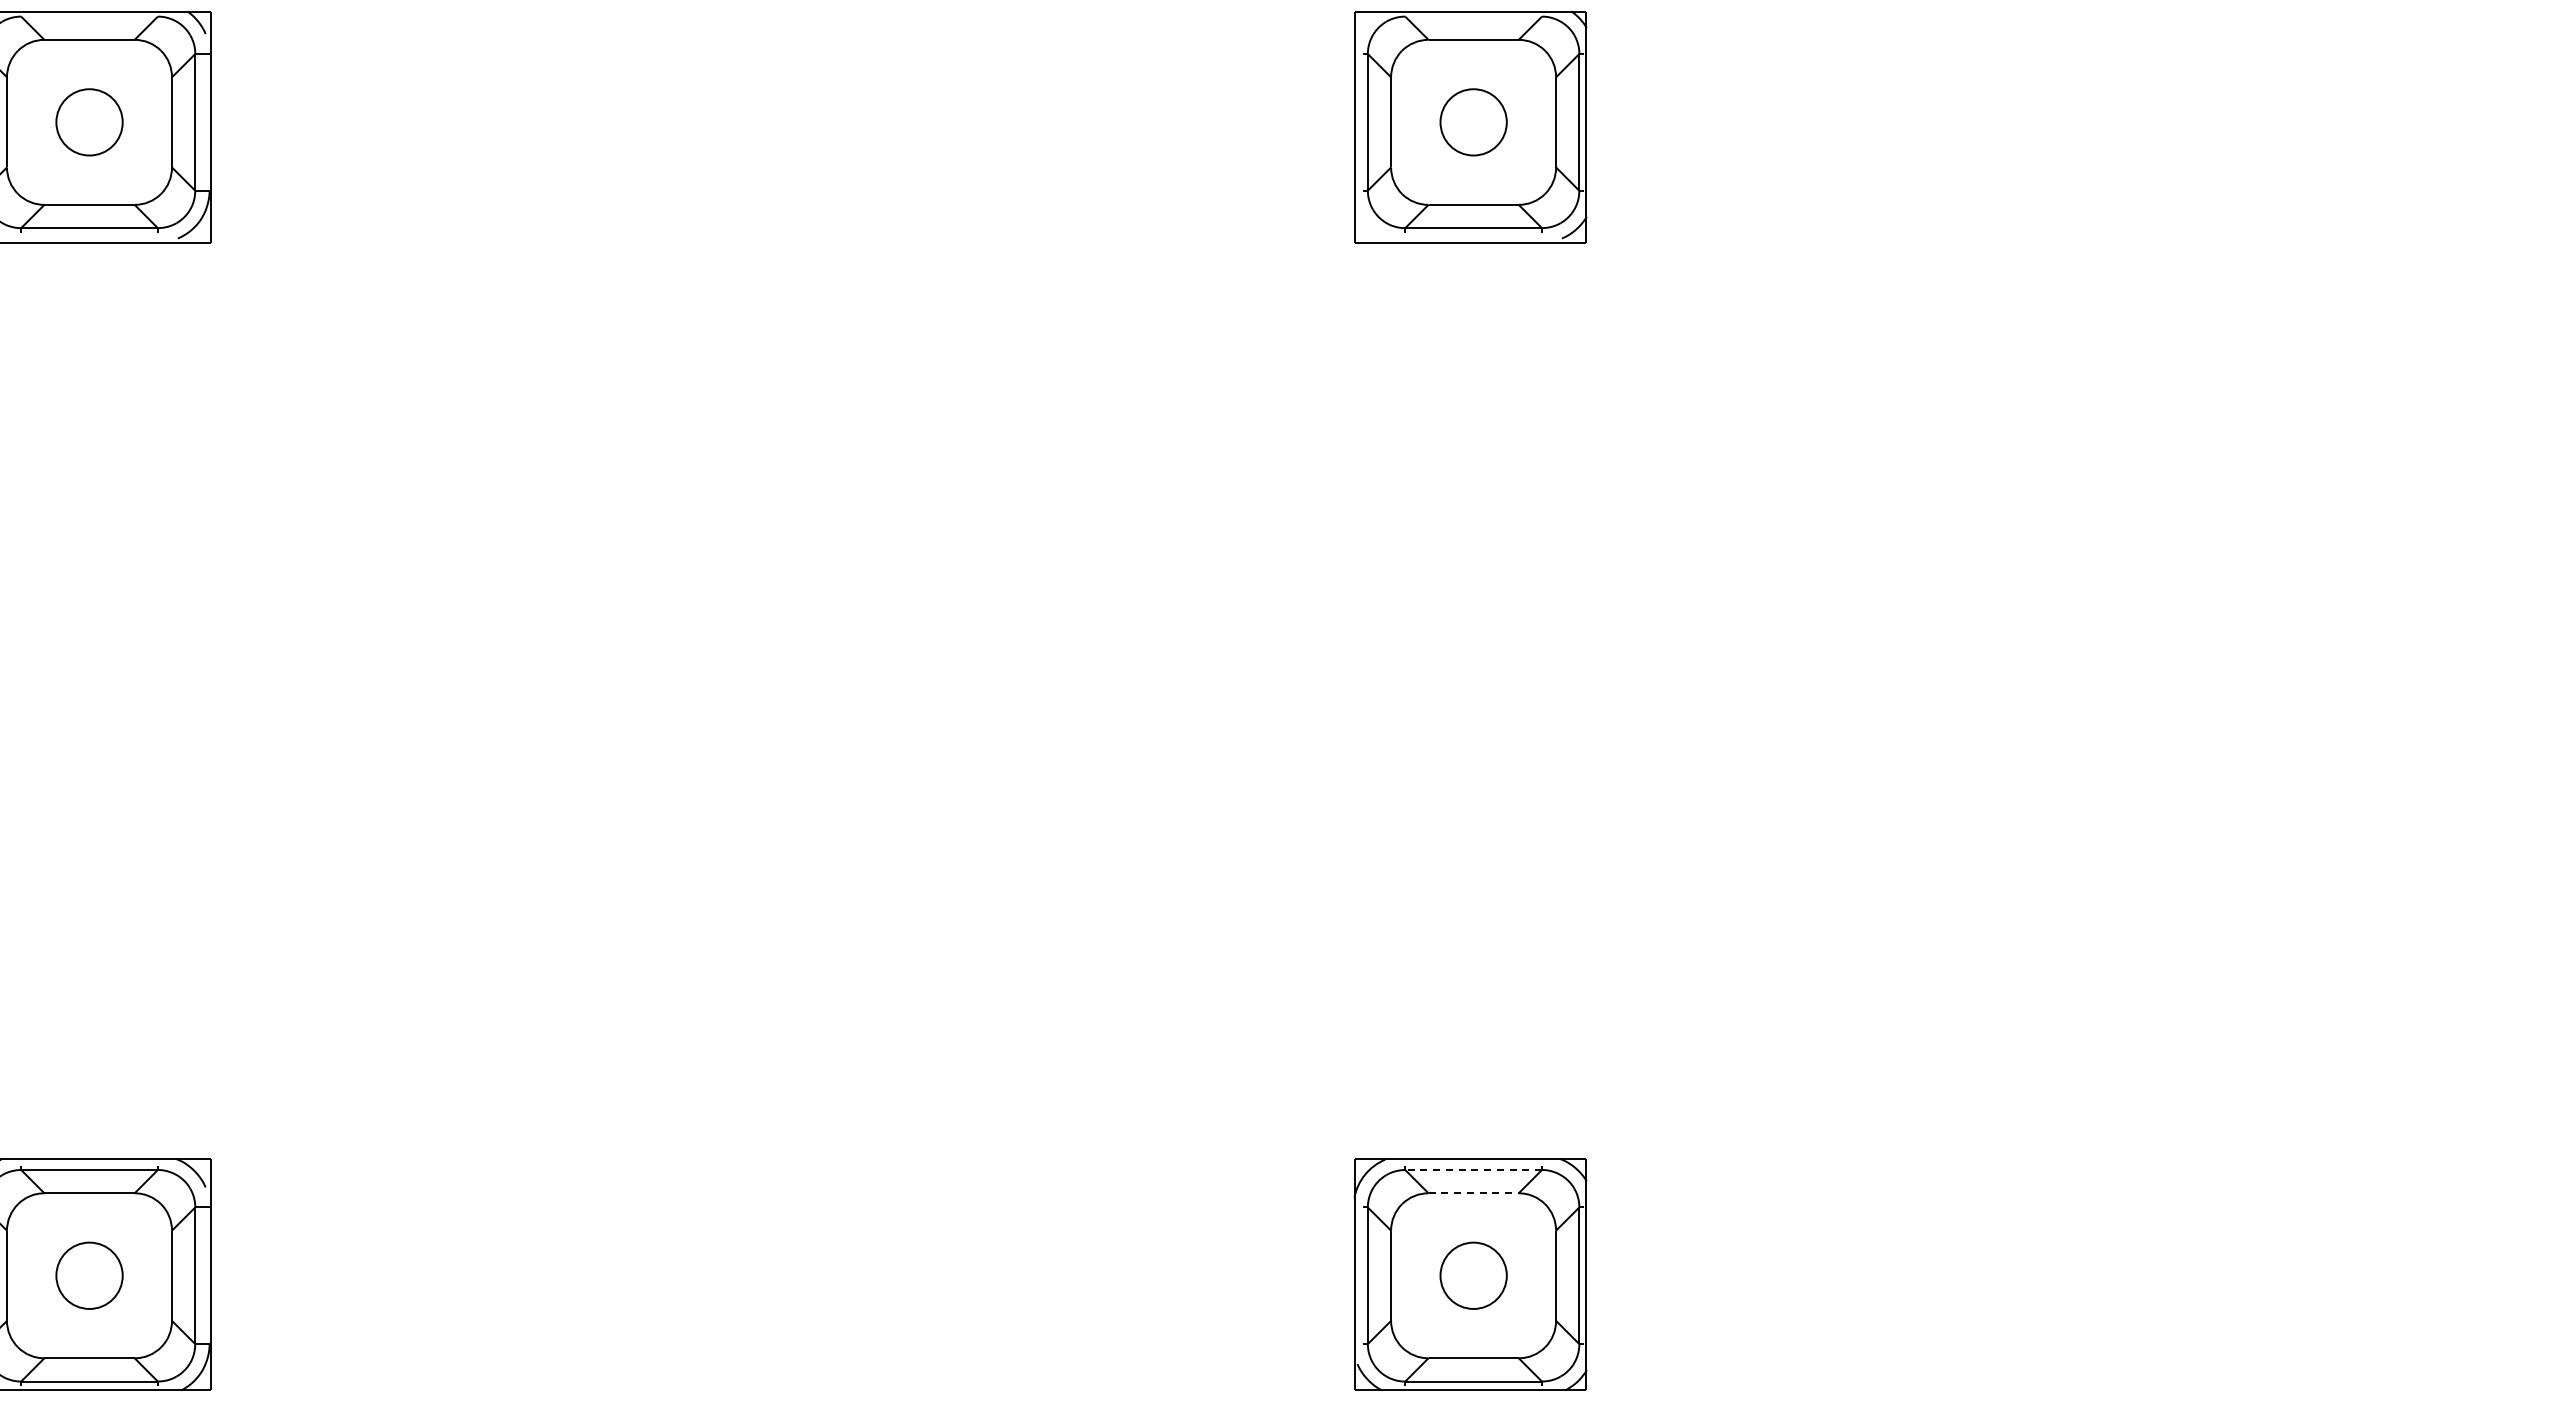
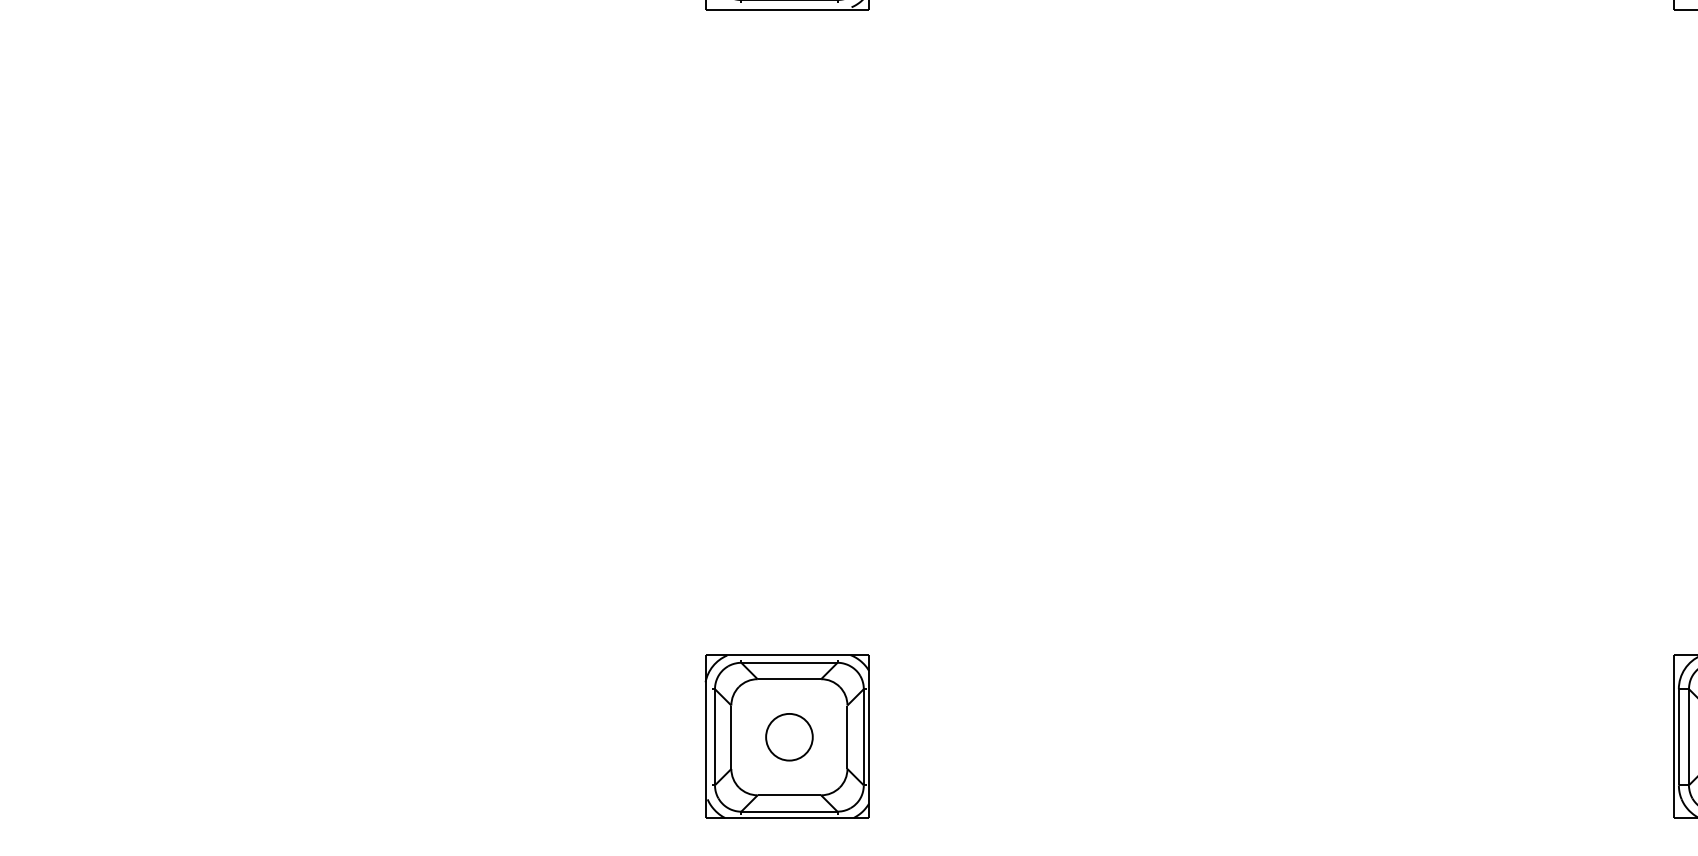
line: (1473, 1170) -> (789, 663), dashed -> solid
line: (1474, 1193) -> (790, 679), dashed -> solid

